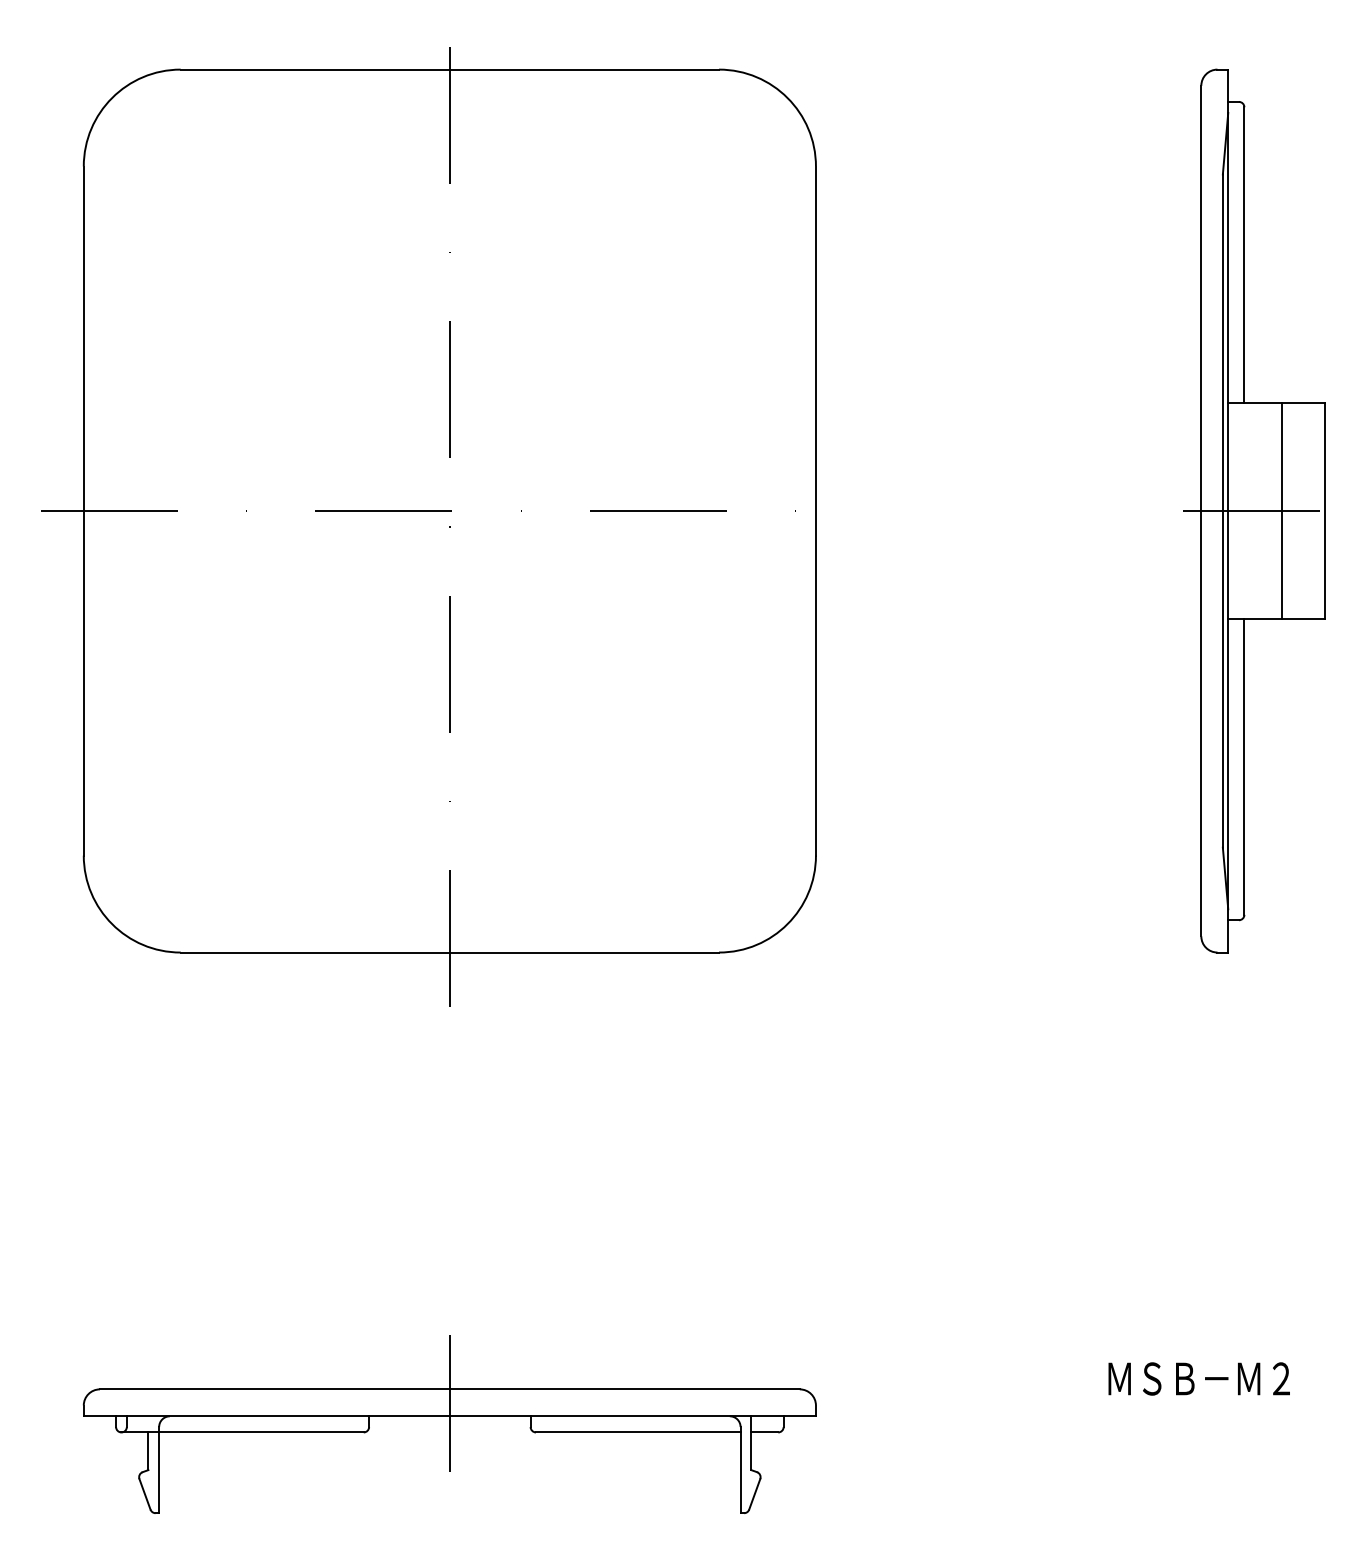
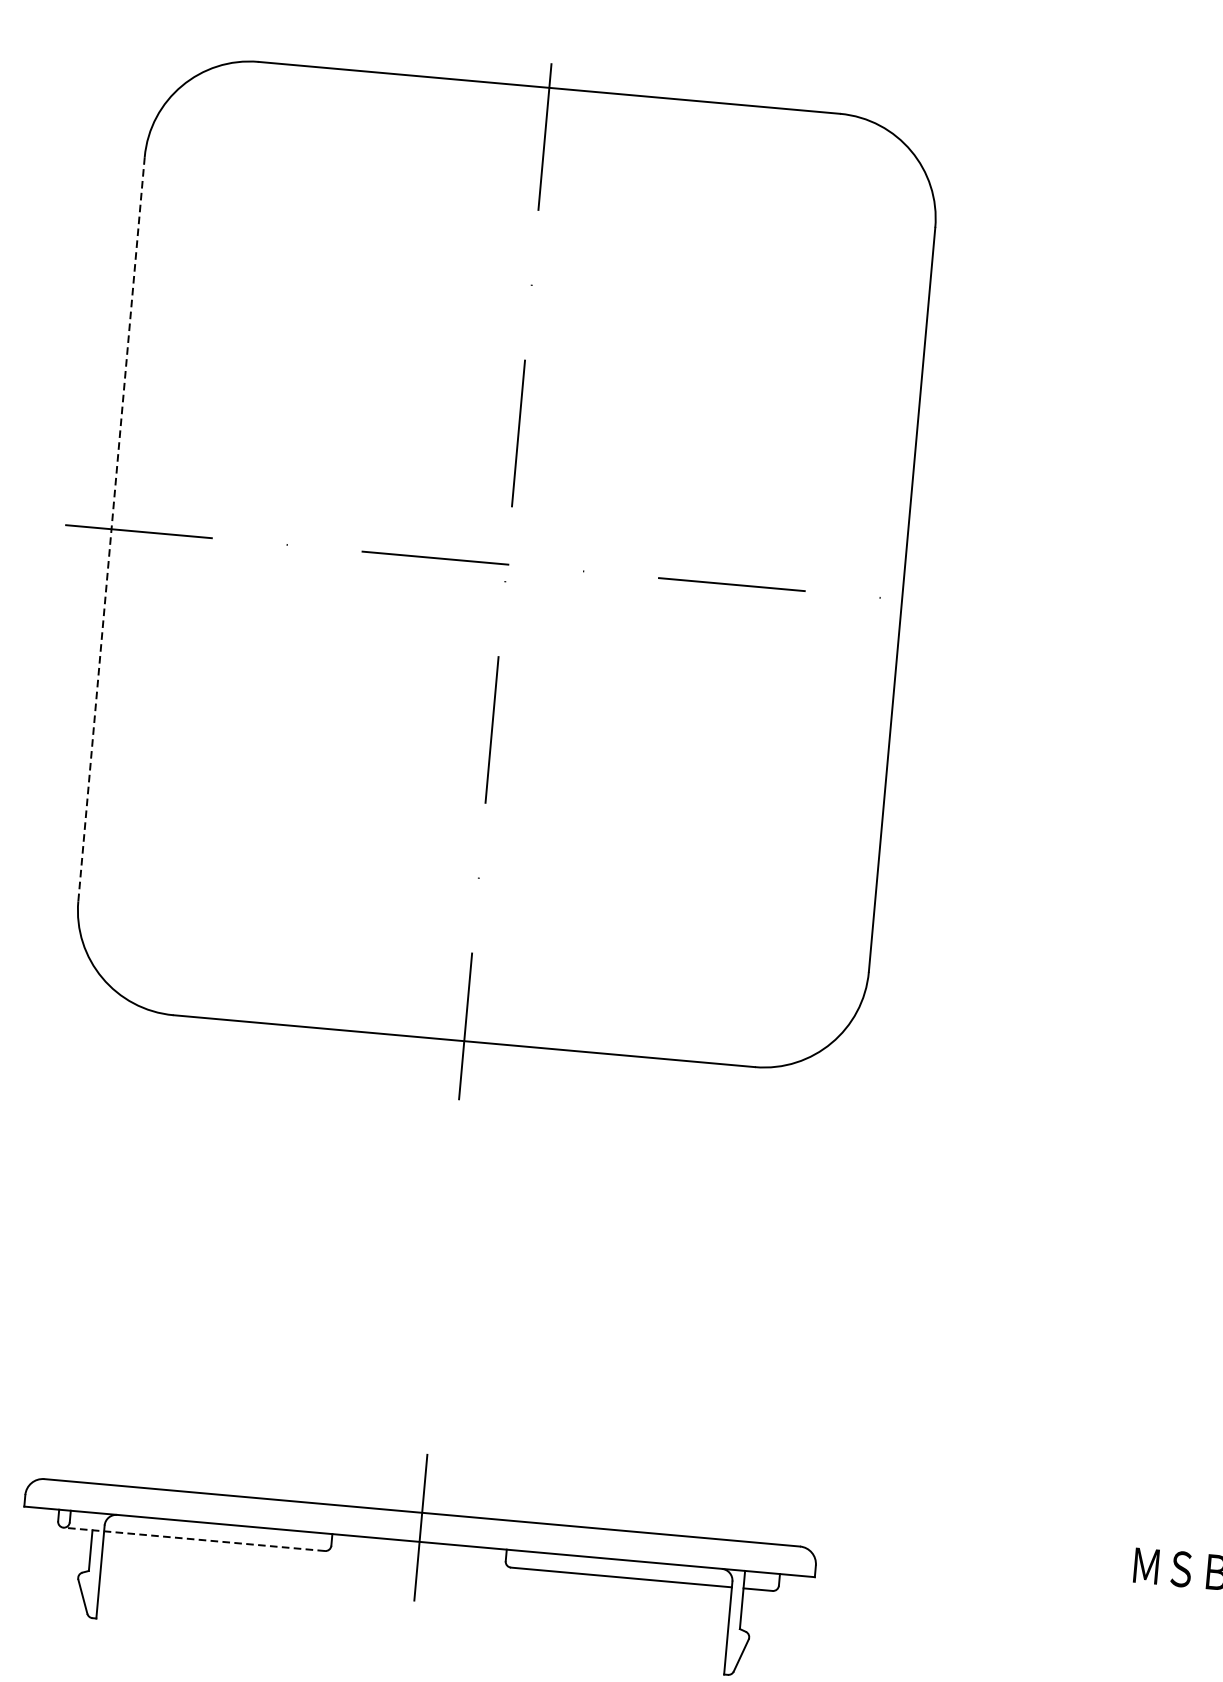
line: (83, 511) -> (111, 529), solid -> dashed
line: (242, 1432) -> (194, 1539), solid -> dashed

